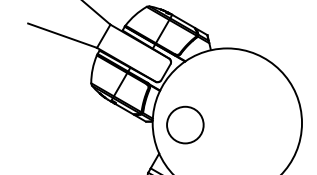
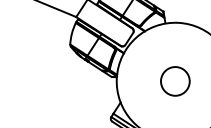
circle: (185, 124) -> (175, 80), moved

